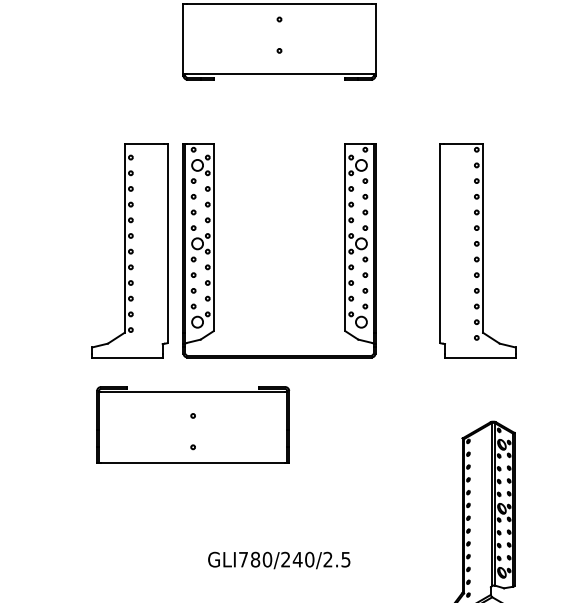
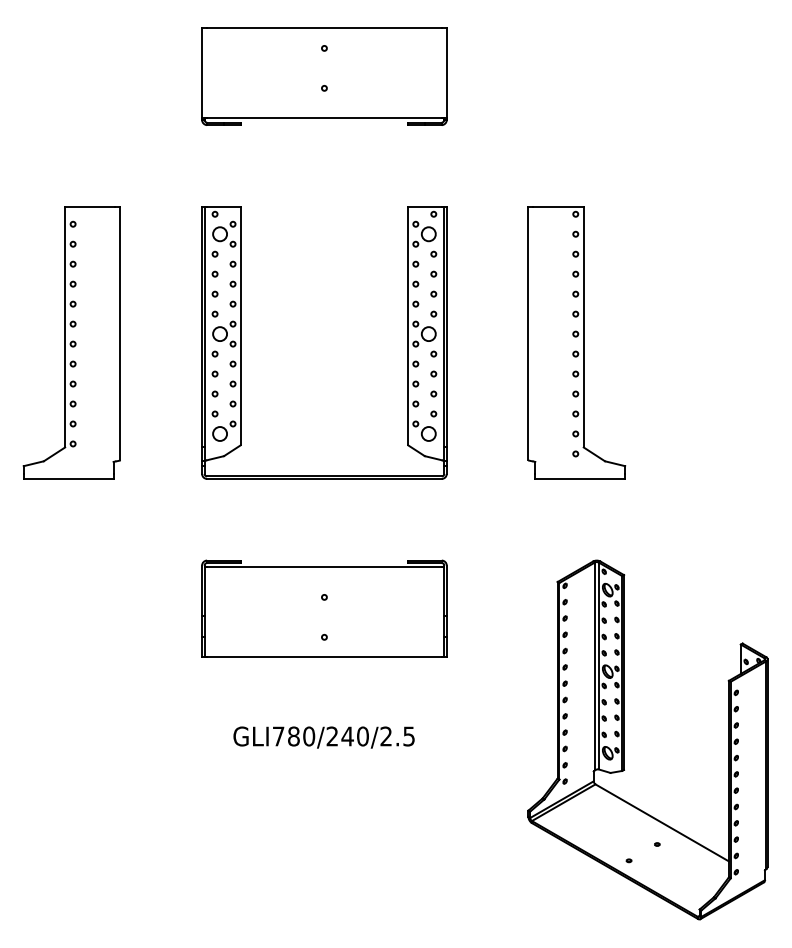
part: (129, 250) -> (71, 342), moved
part: (193, 424) -> (324, 608), moved

